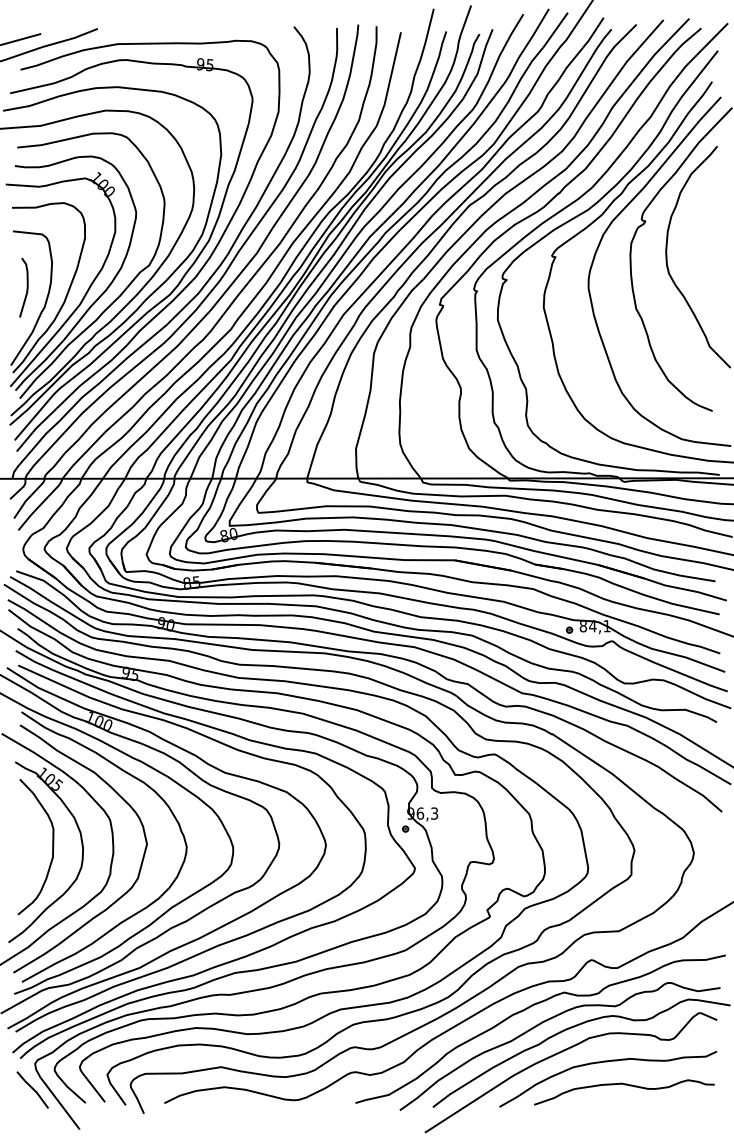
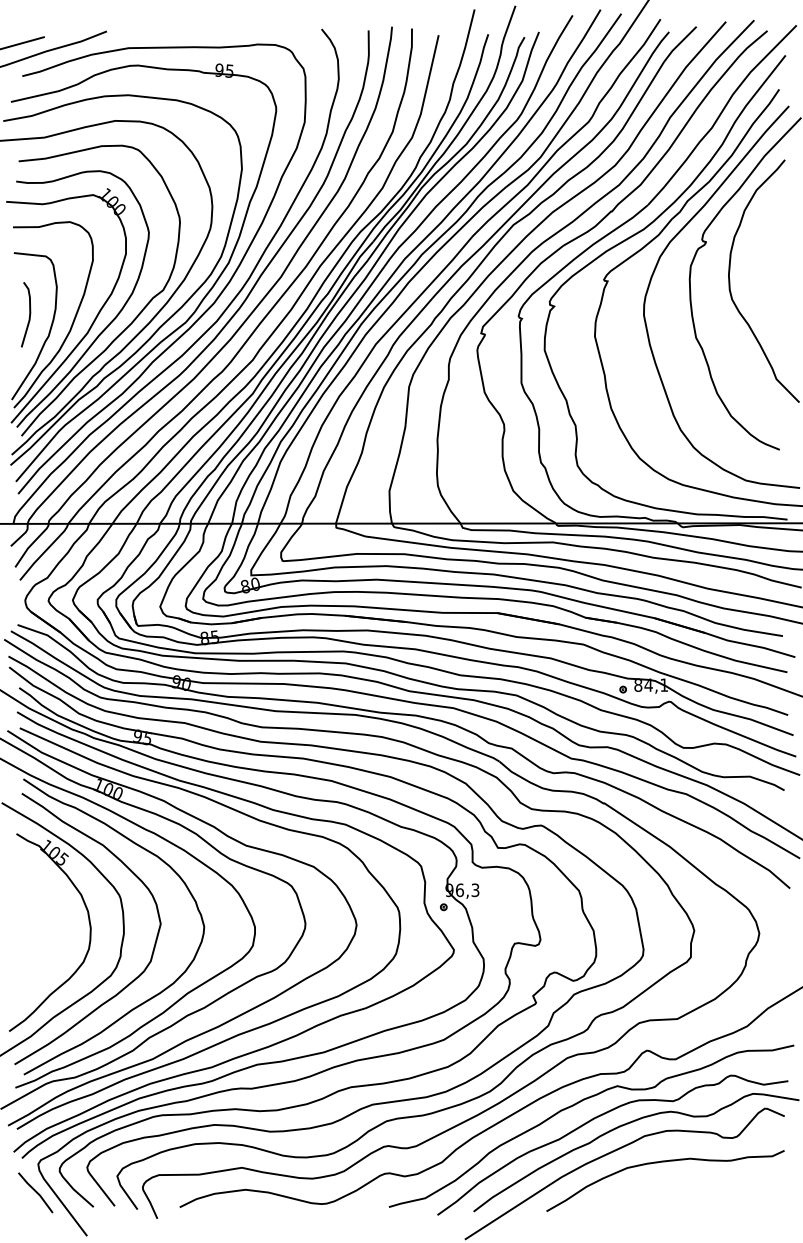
curve: (52, 846) -> (57, 926), removed
curve: (623, 1085) -> (682, 1187), removed

